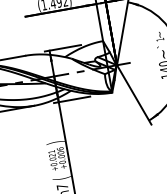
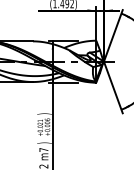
text: (61, 177) -> (44, 142), ( -> )

